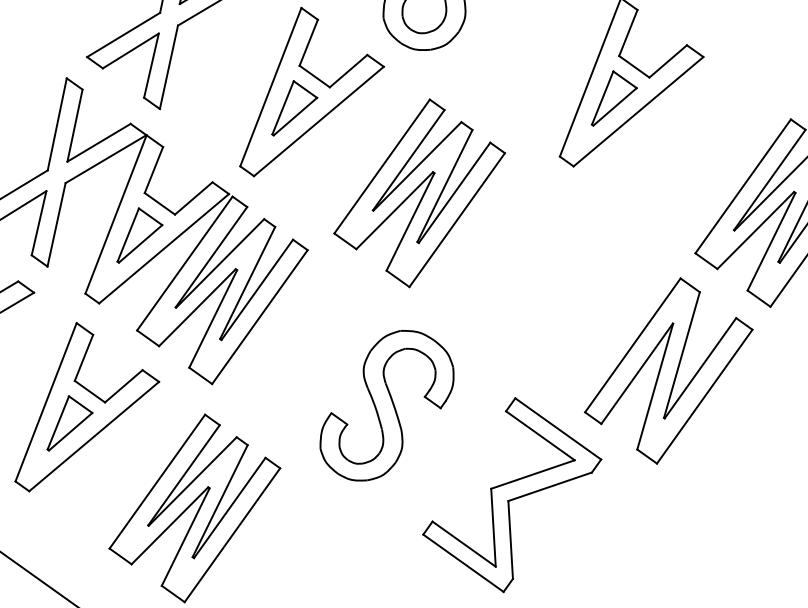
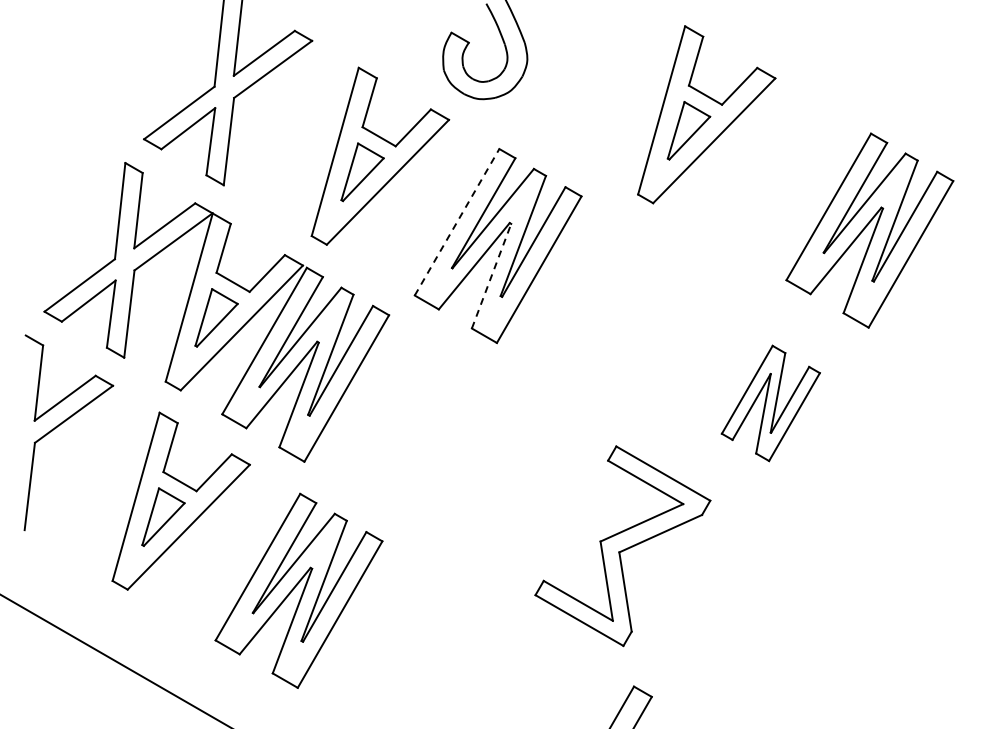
line: (382, 166) -> (457, 222), solid -> dashed
line: (410, 222) -> (491, 276), solid -> dashed
part: (668, 371) -> (770, 403), size x0.6
part: (387, 406) -> (486, 467), removed

